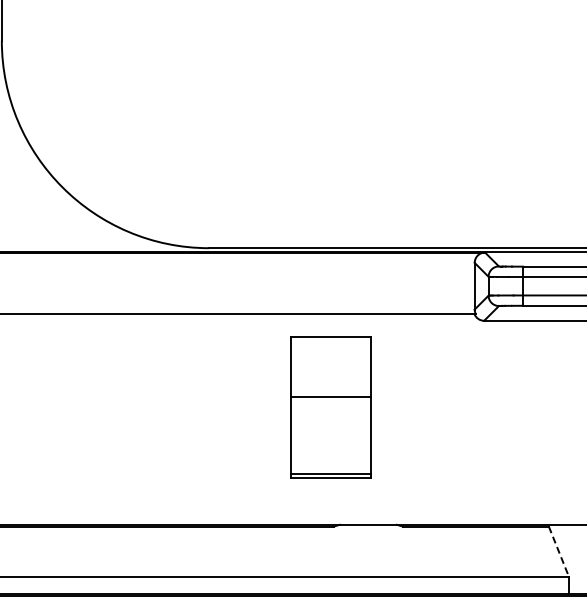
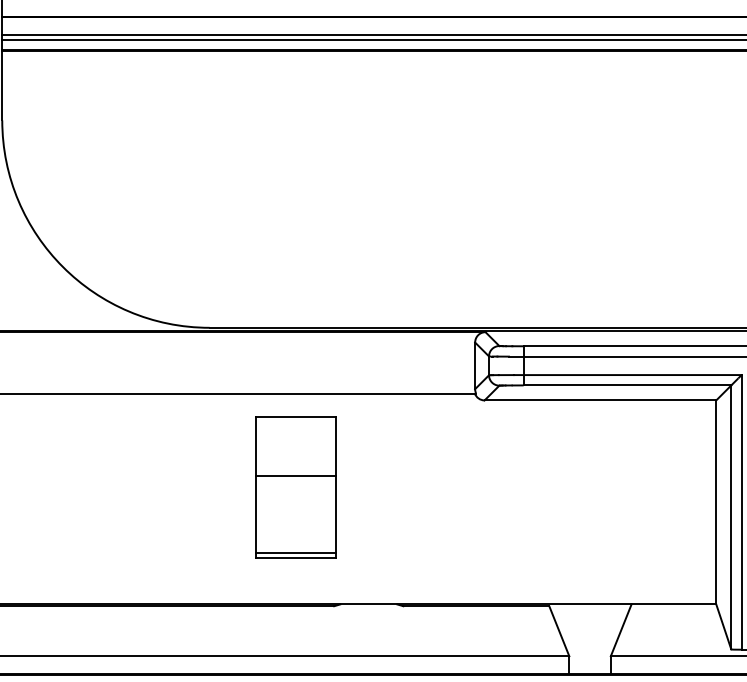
part: (330, 407) -> (295, 487), moved
line: (559, 551) -> (559, 631), dashed -> solid

